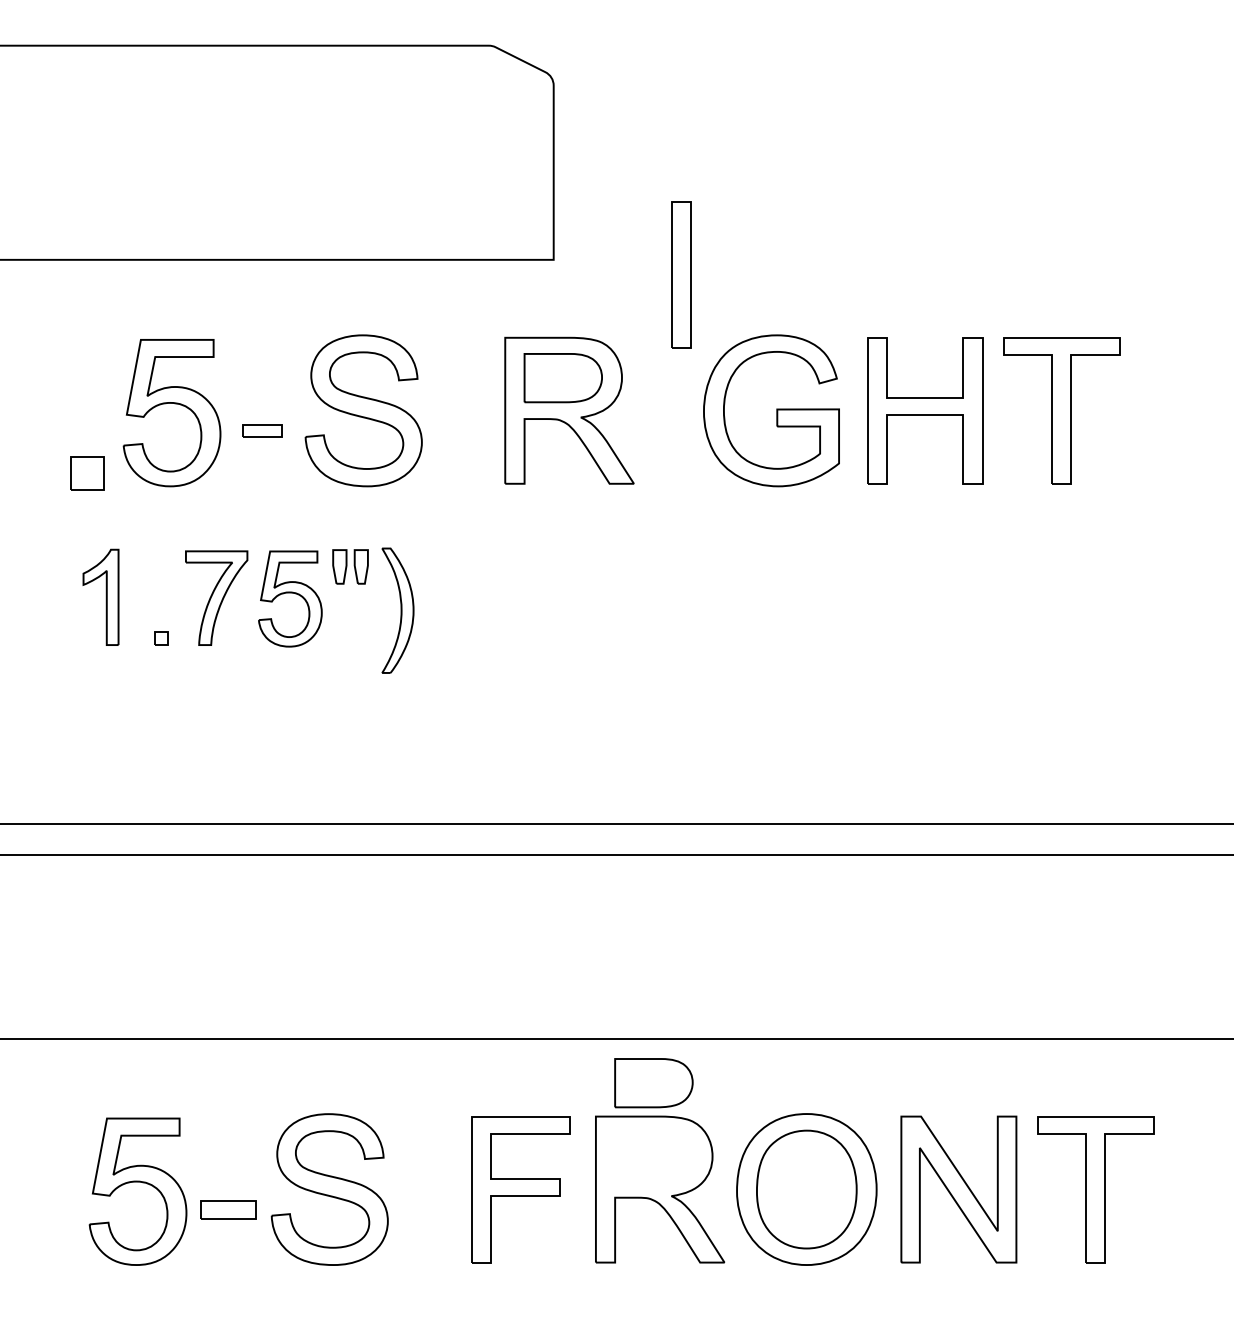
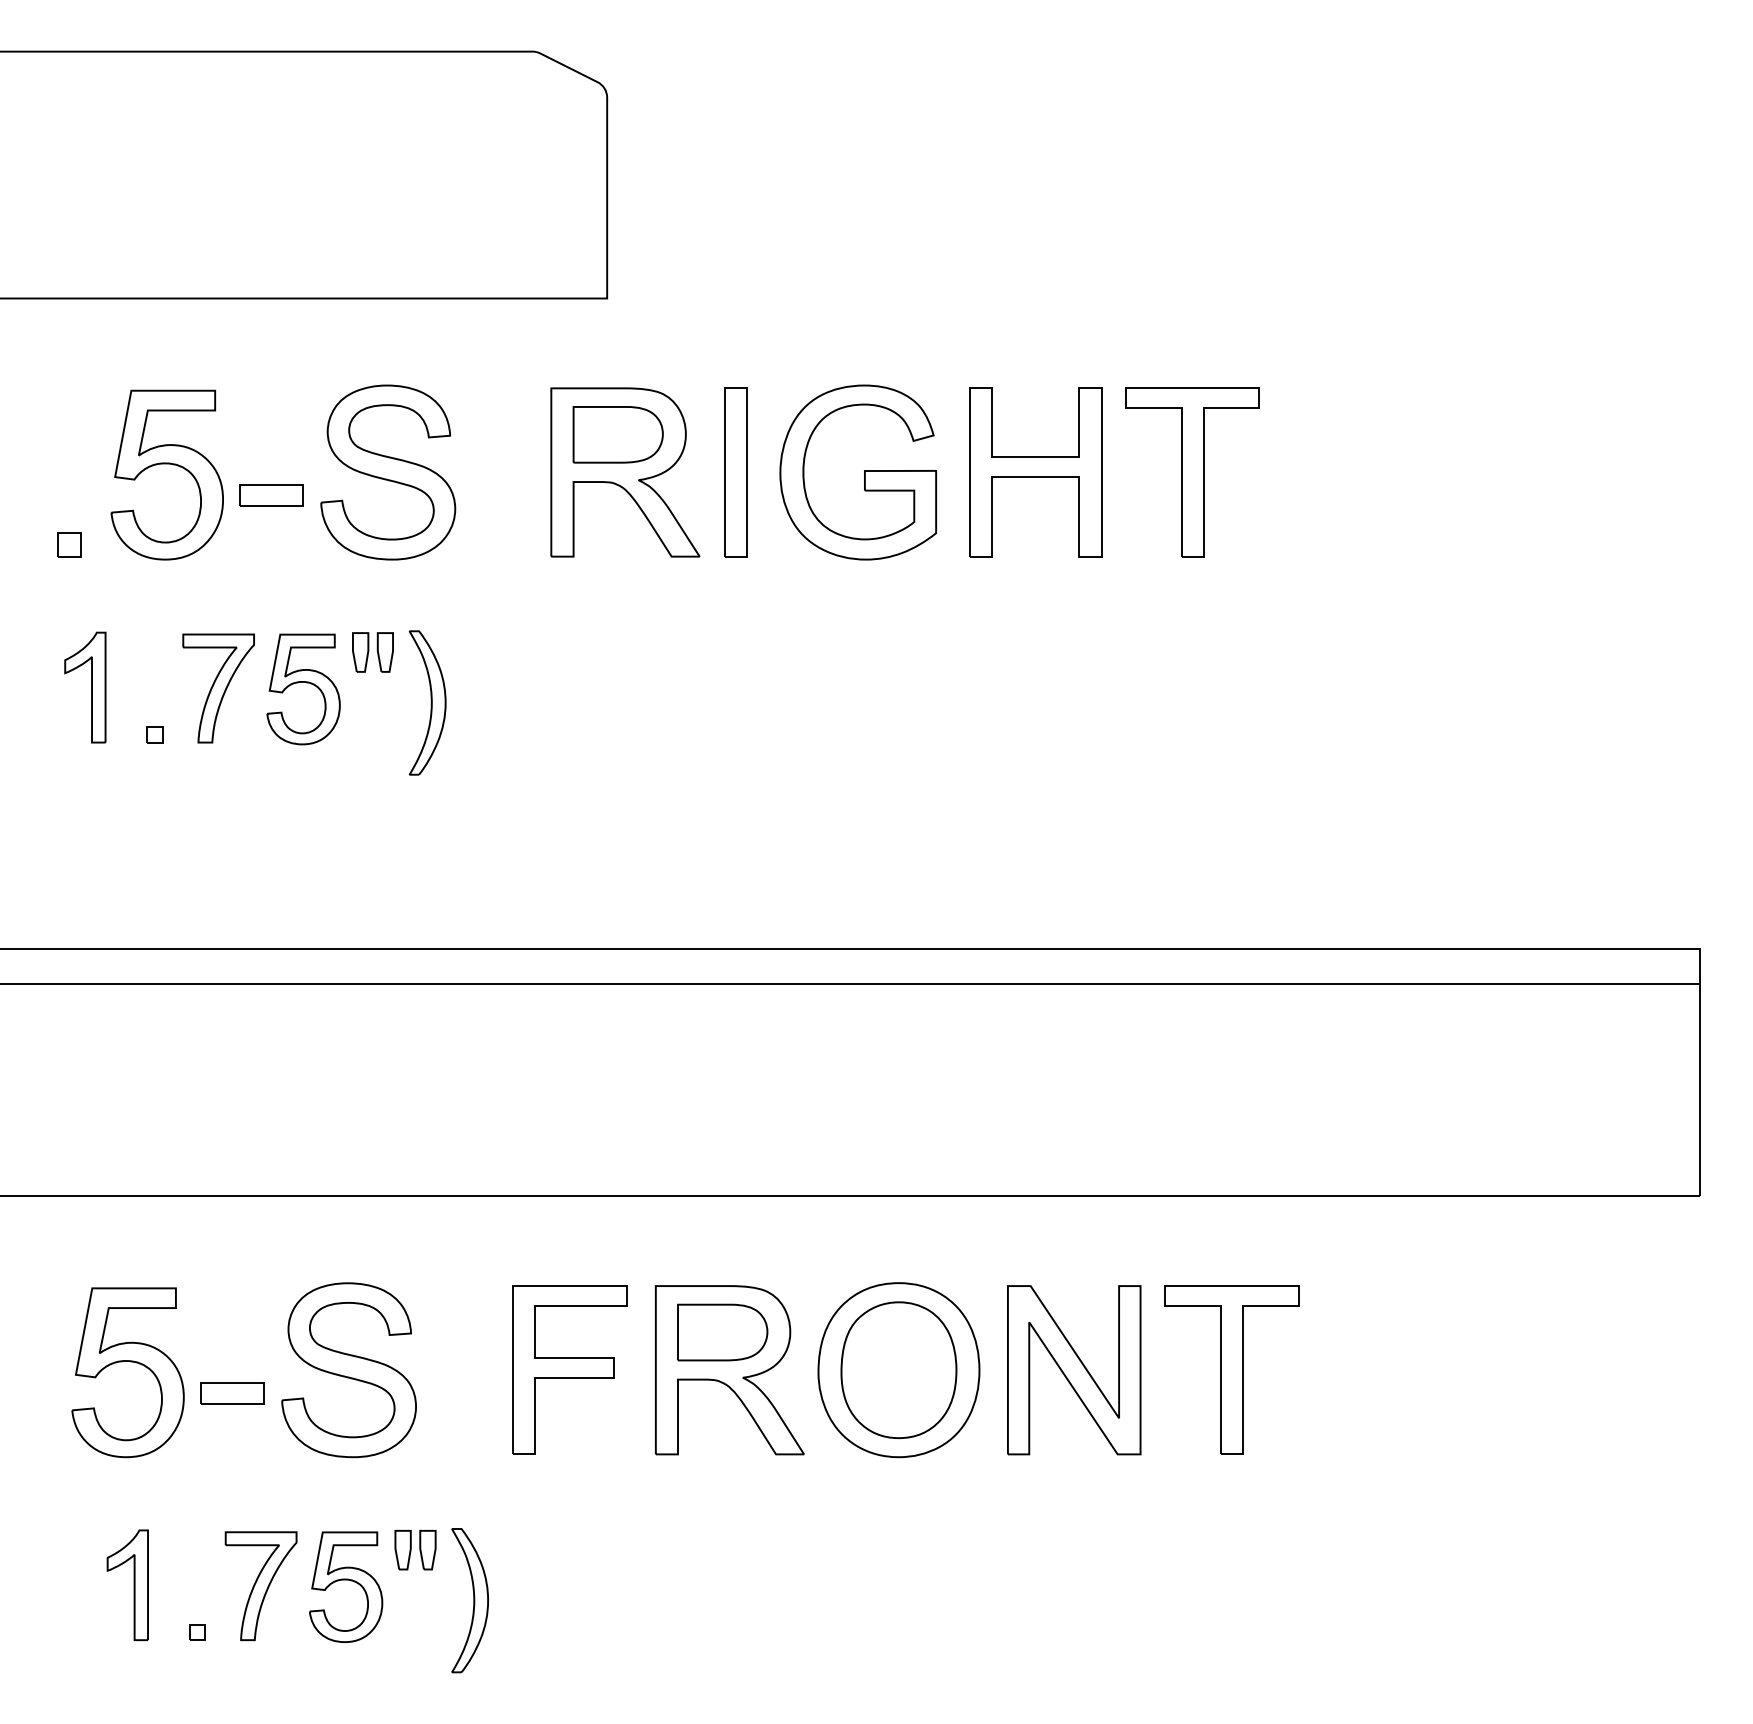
part: (681, 274) -> (735, 472), moved
part: (262, 430) -> (271, 495), size x1.43
part: (87, 473) -> (69, 544), size x0.62
part: (653, 1083) -> (722, 1332), moved

